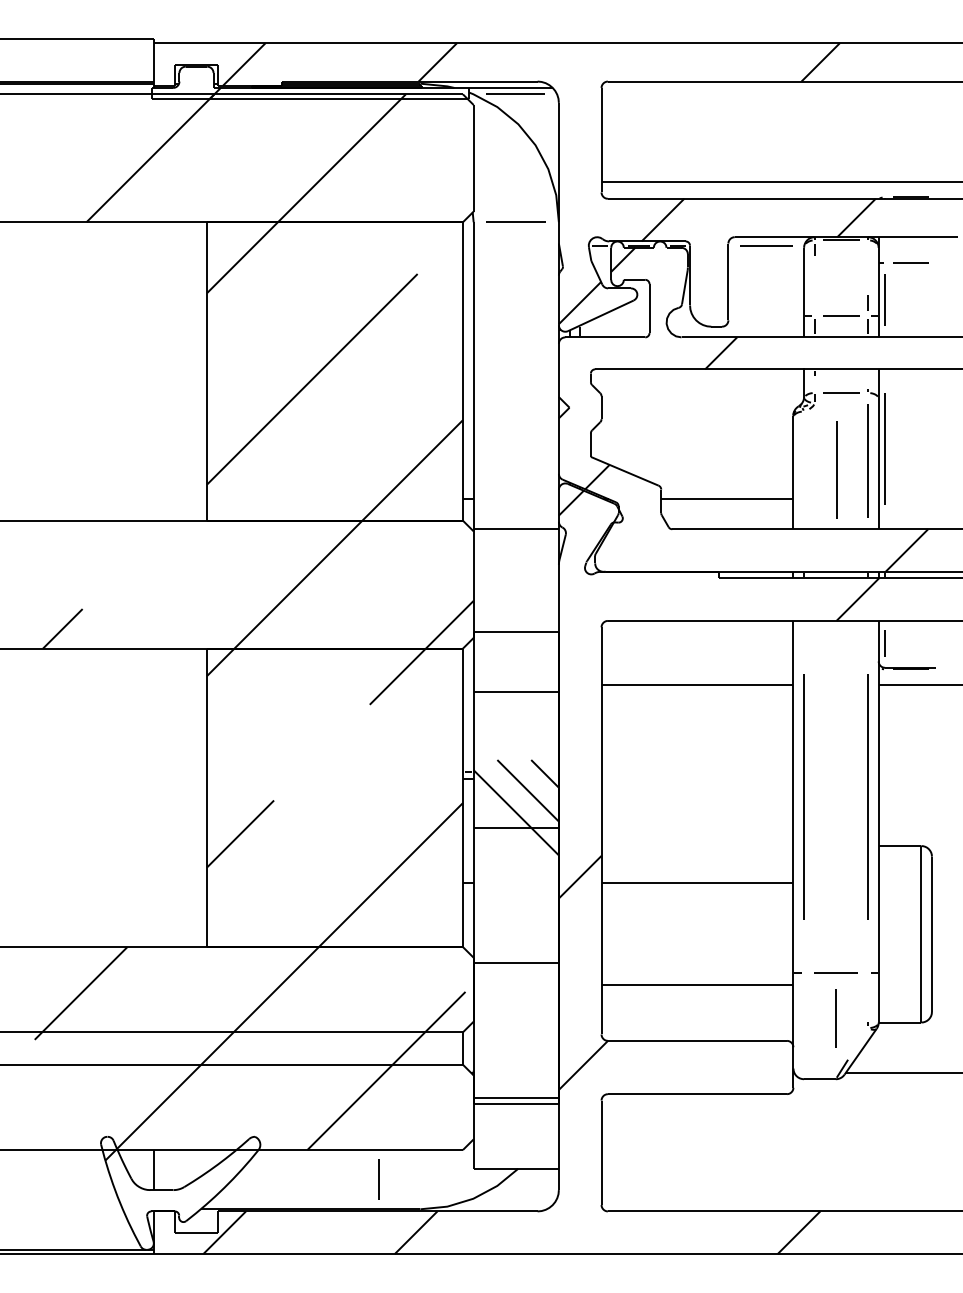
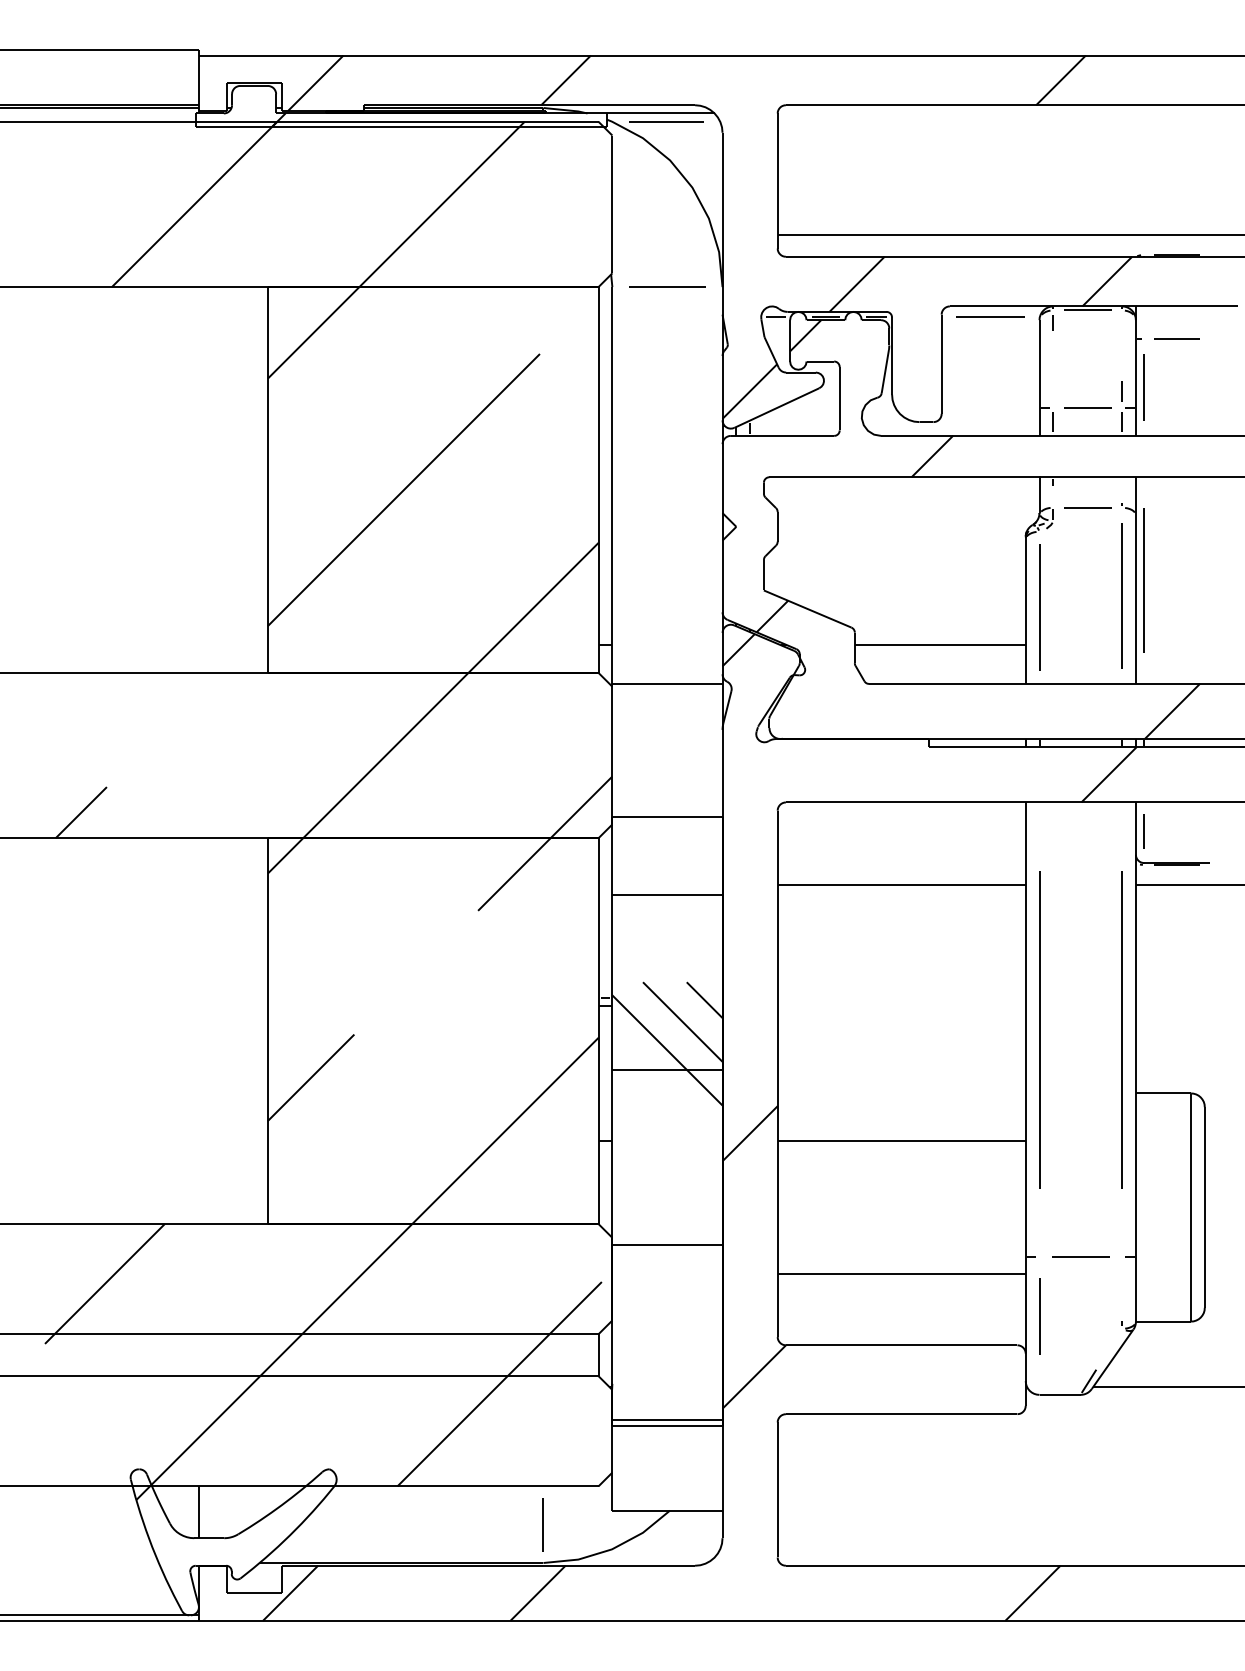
line: (836, 470) -> (1039, 607), moved
line: (835, 1018) -> (1039, 1316), moved
line: (377, 1179) -> (542, 1524), moved

